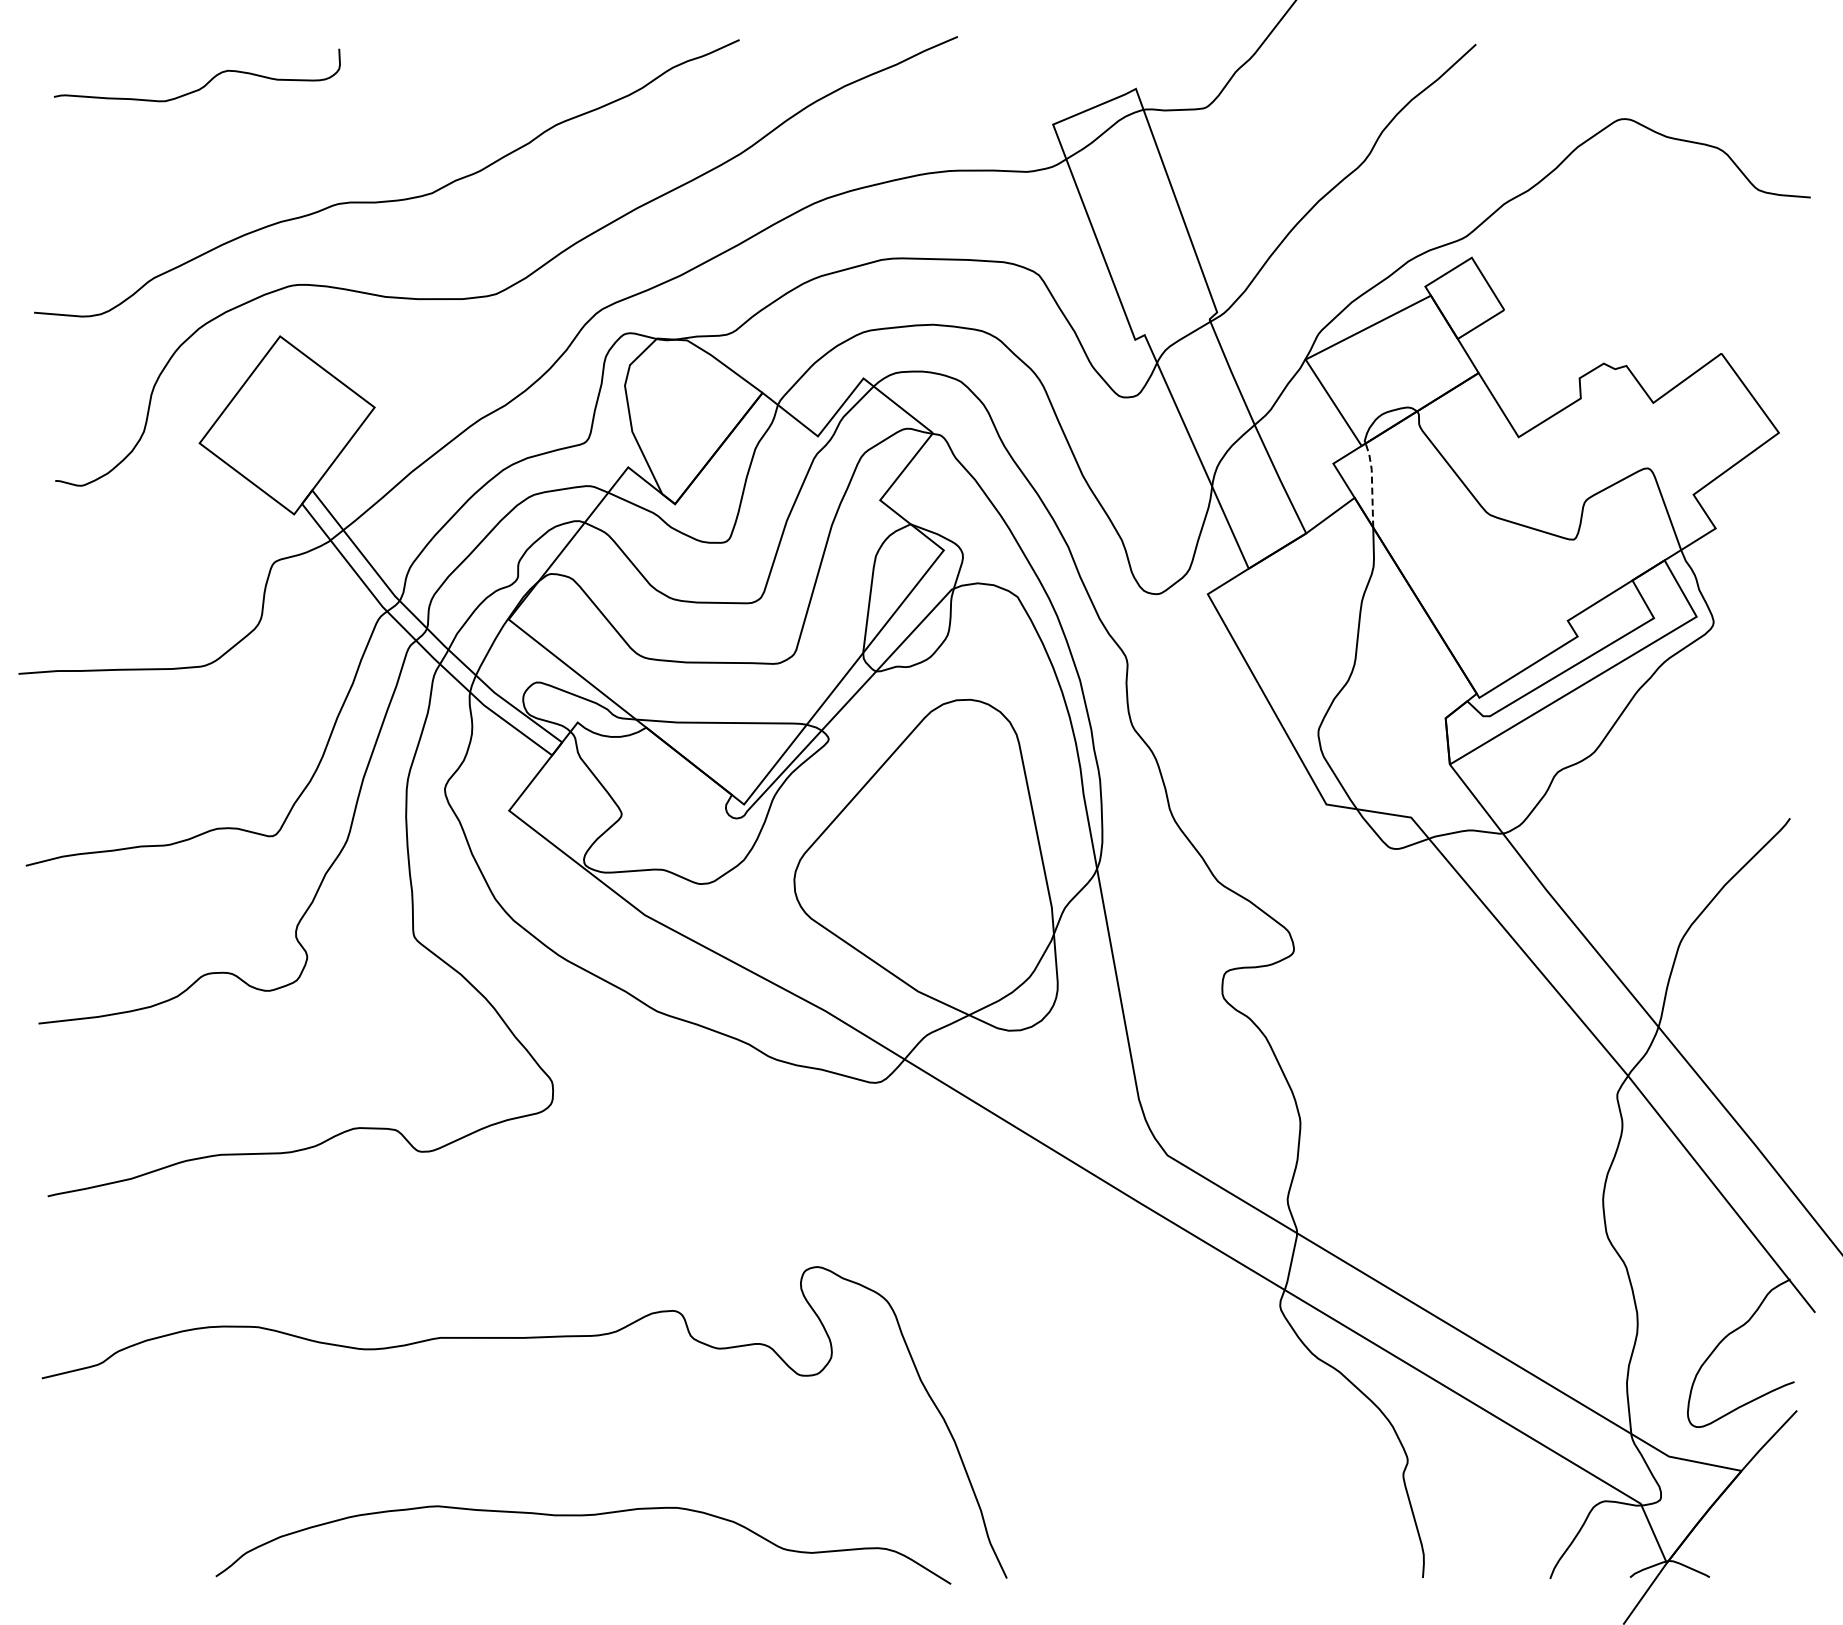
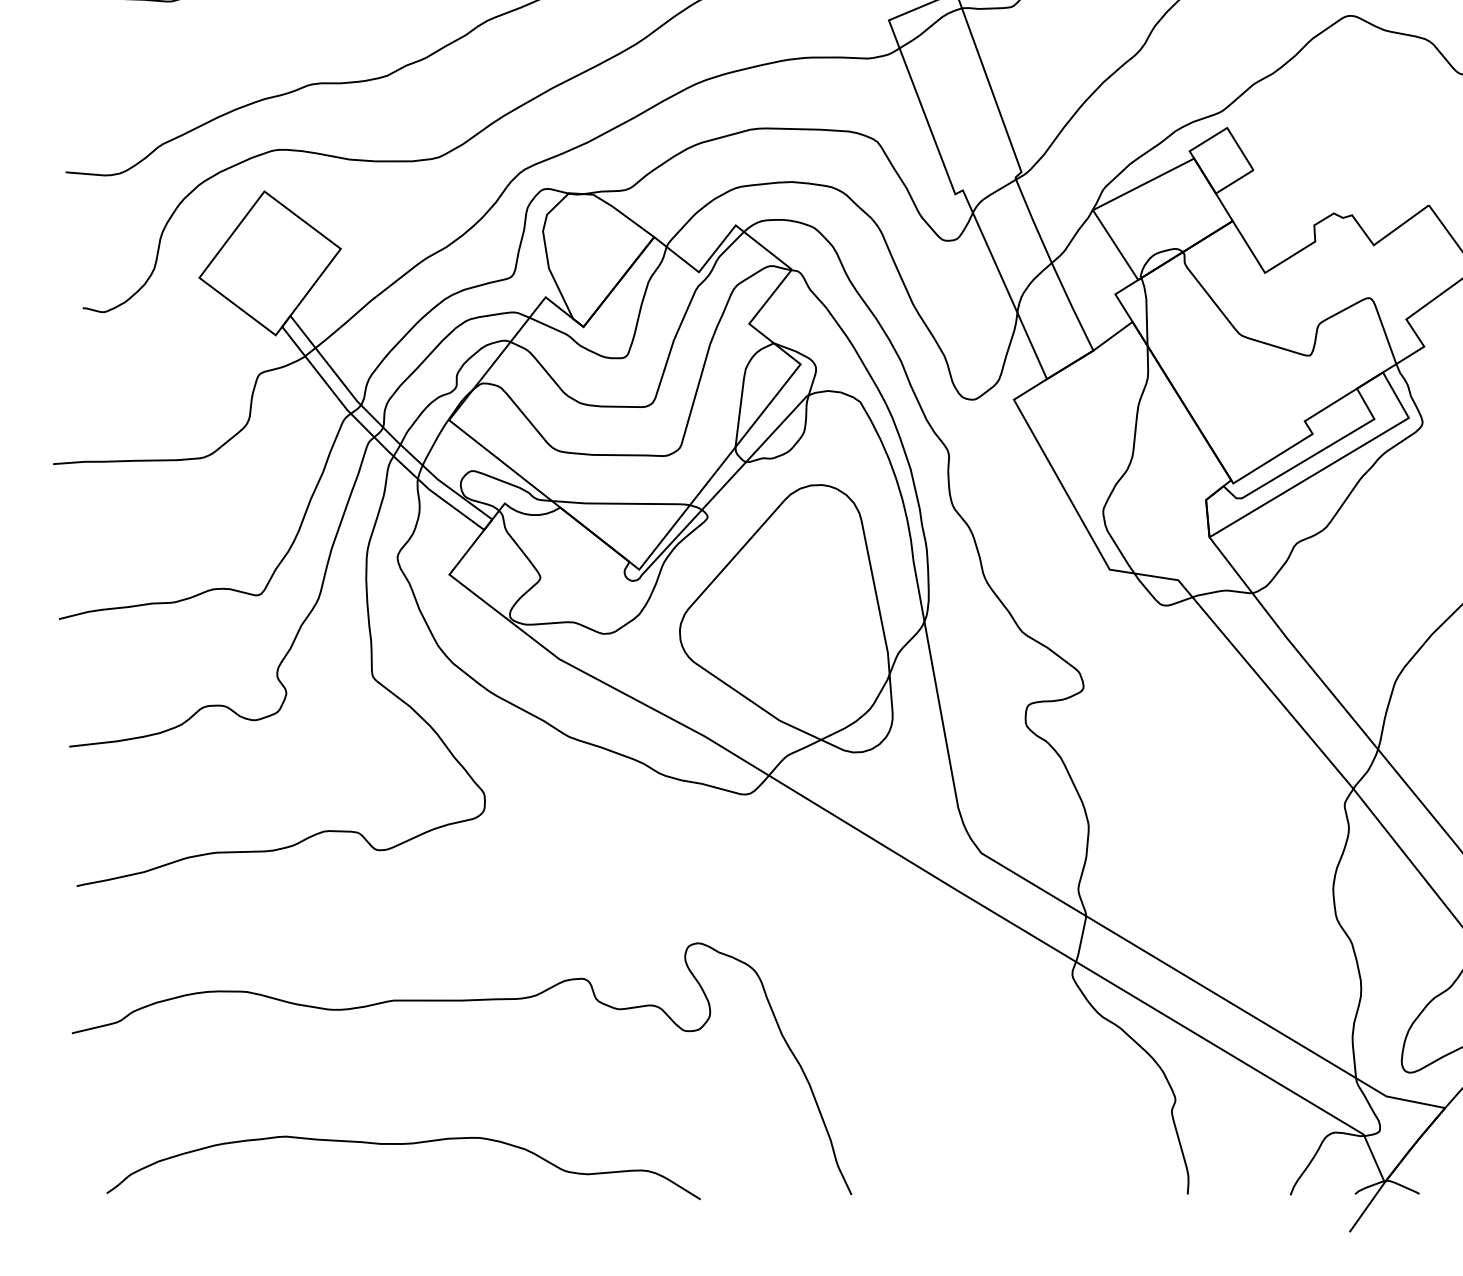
line: (1372, 484) -> (1146, 311), dashed -> solid
curve: (583, 1516) -> (403, 1144), moved

